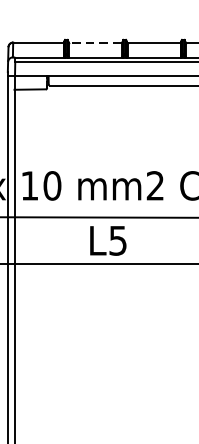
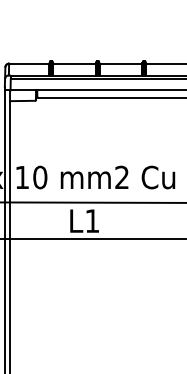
line: (95, 42) -> (74, 63), dashed -> solid
text: (118, 241) -> (92, 221), L5 -> L1

